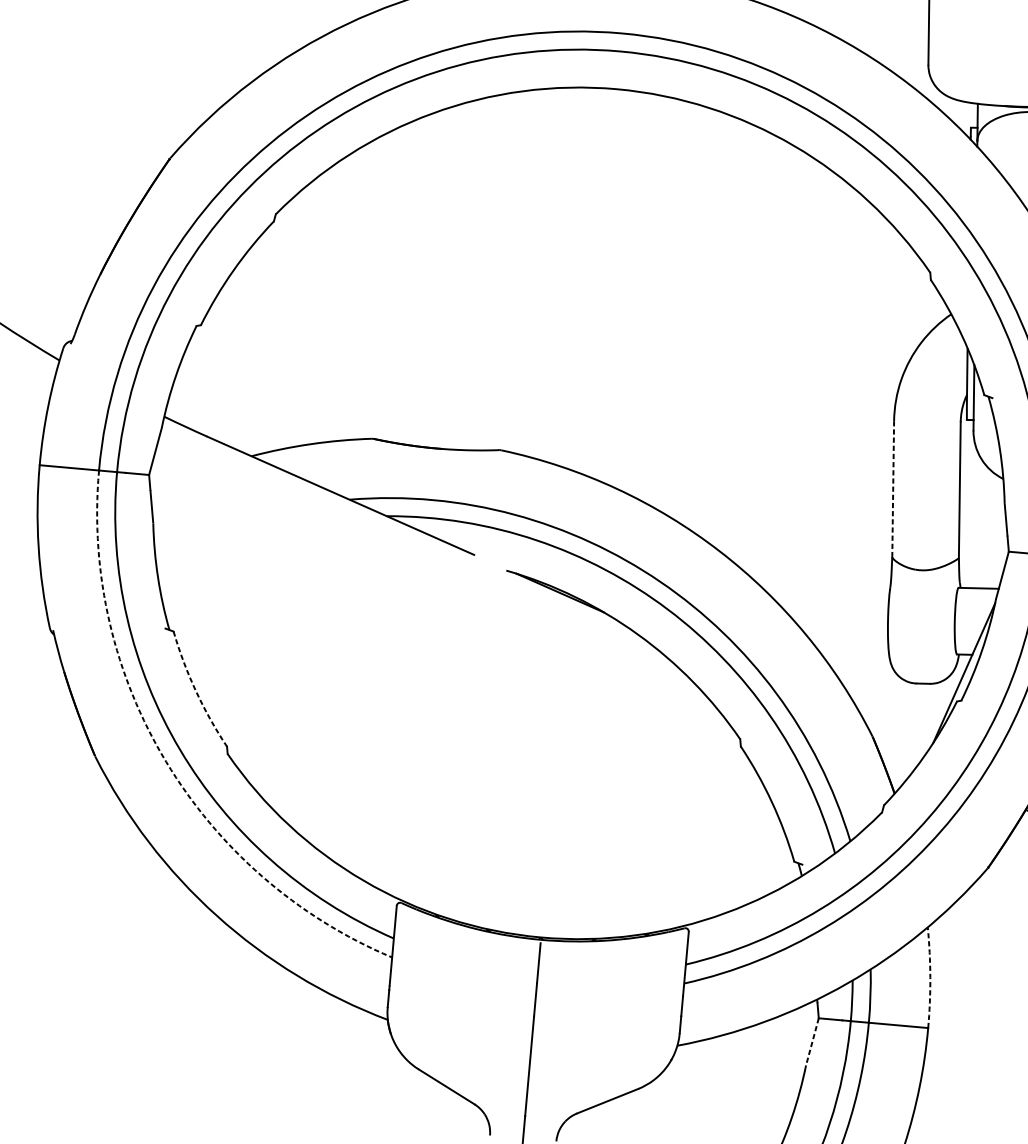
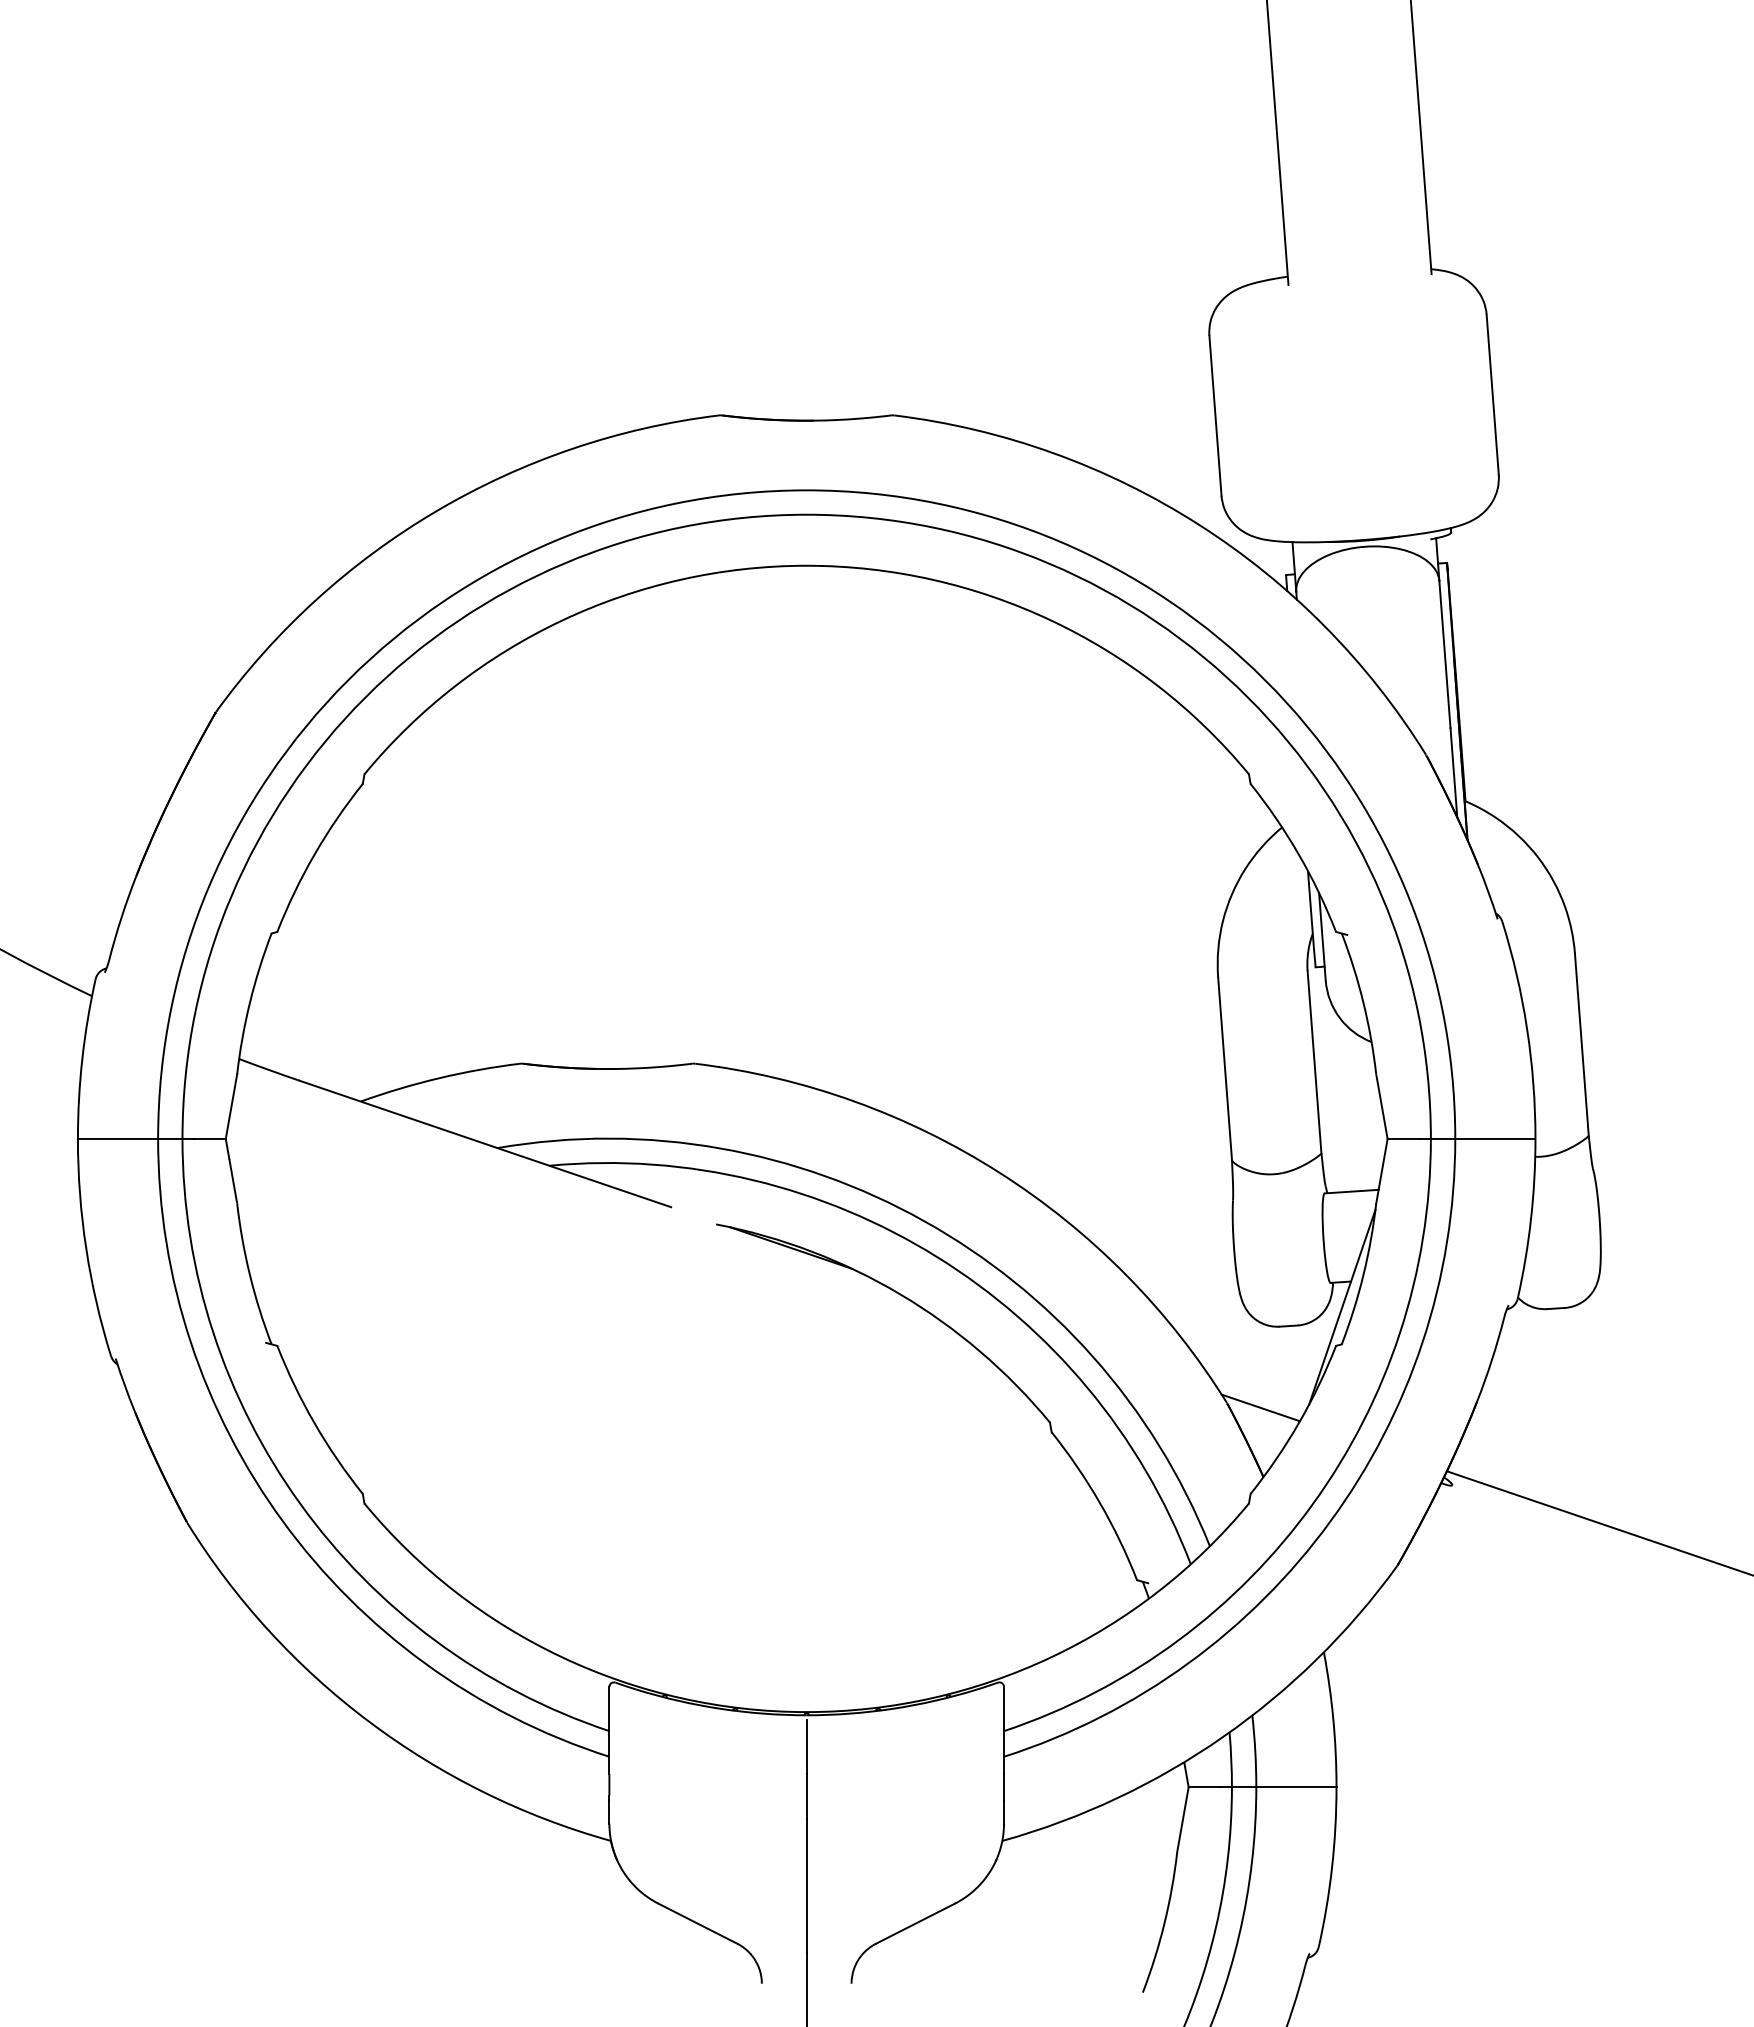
line: (893, 489) -> (1225, 1069), dashed -> solid
arc: (195, 691) -> (314, 1423), dashed -> solid
line: (897, 742) -> (1260, 1407), added
arc: (165, 761) -> (282, 1521), dashed -> solid
arc: (930, 977) -> (1333, 1719), dashed -> solid
line: (812, 1041) -> (1182, 1819), dashed -> solid

